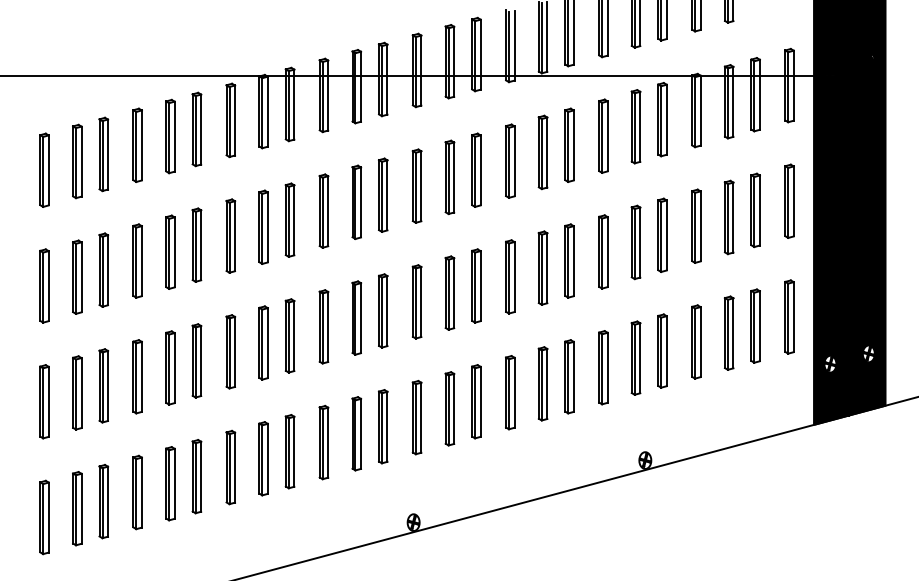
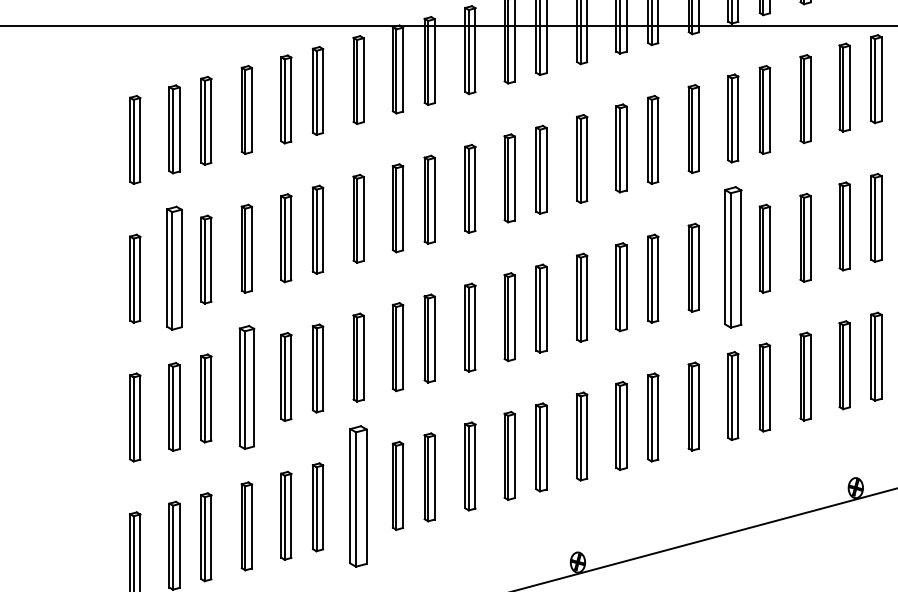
part: (542, 267) -> (732, 256), size x1.6
part: (77, 276) -> (174, 267), size x1.4
part: (137, 376) -> (246, 387), size x1.4
part: (230, 467) -> (358, 496), size x1.6

